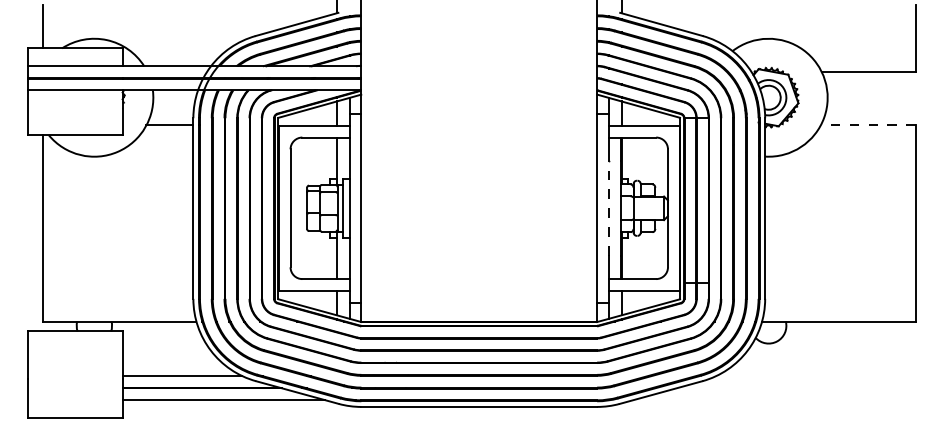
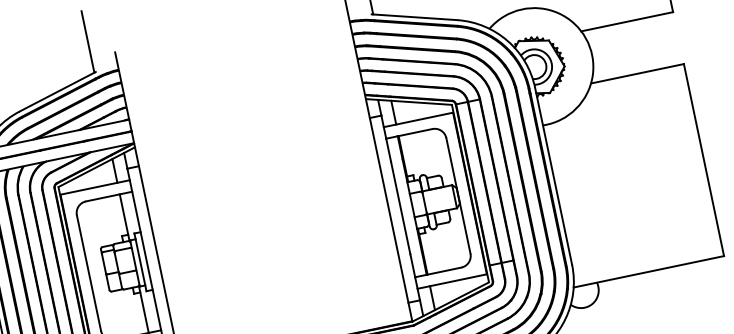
line: (867, 125) -> (636, 74), dashed -> solid
line: (609, 207) -> (401, 207), dashed -> solid

